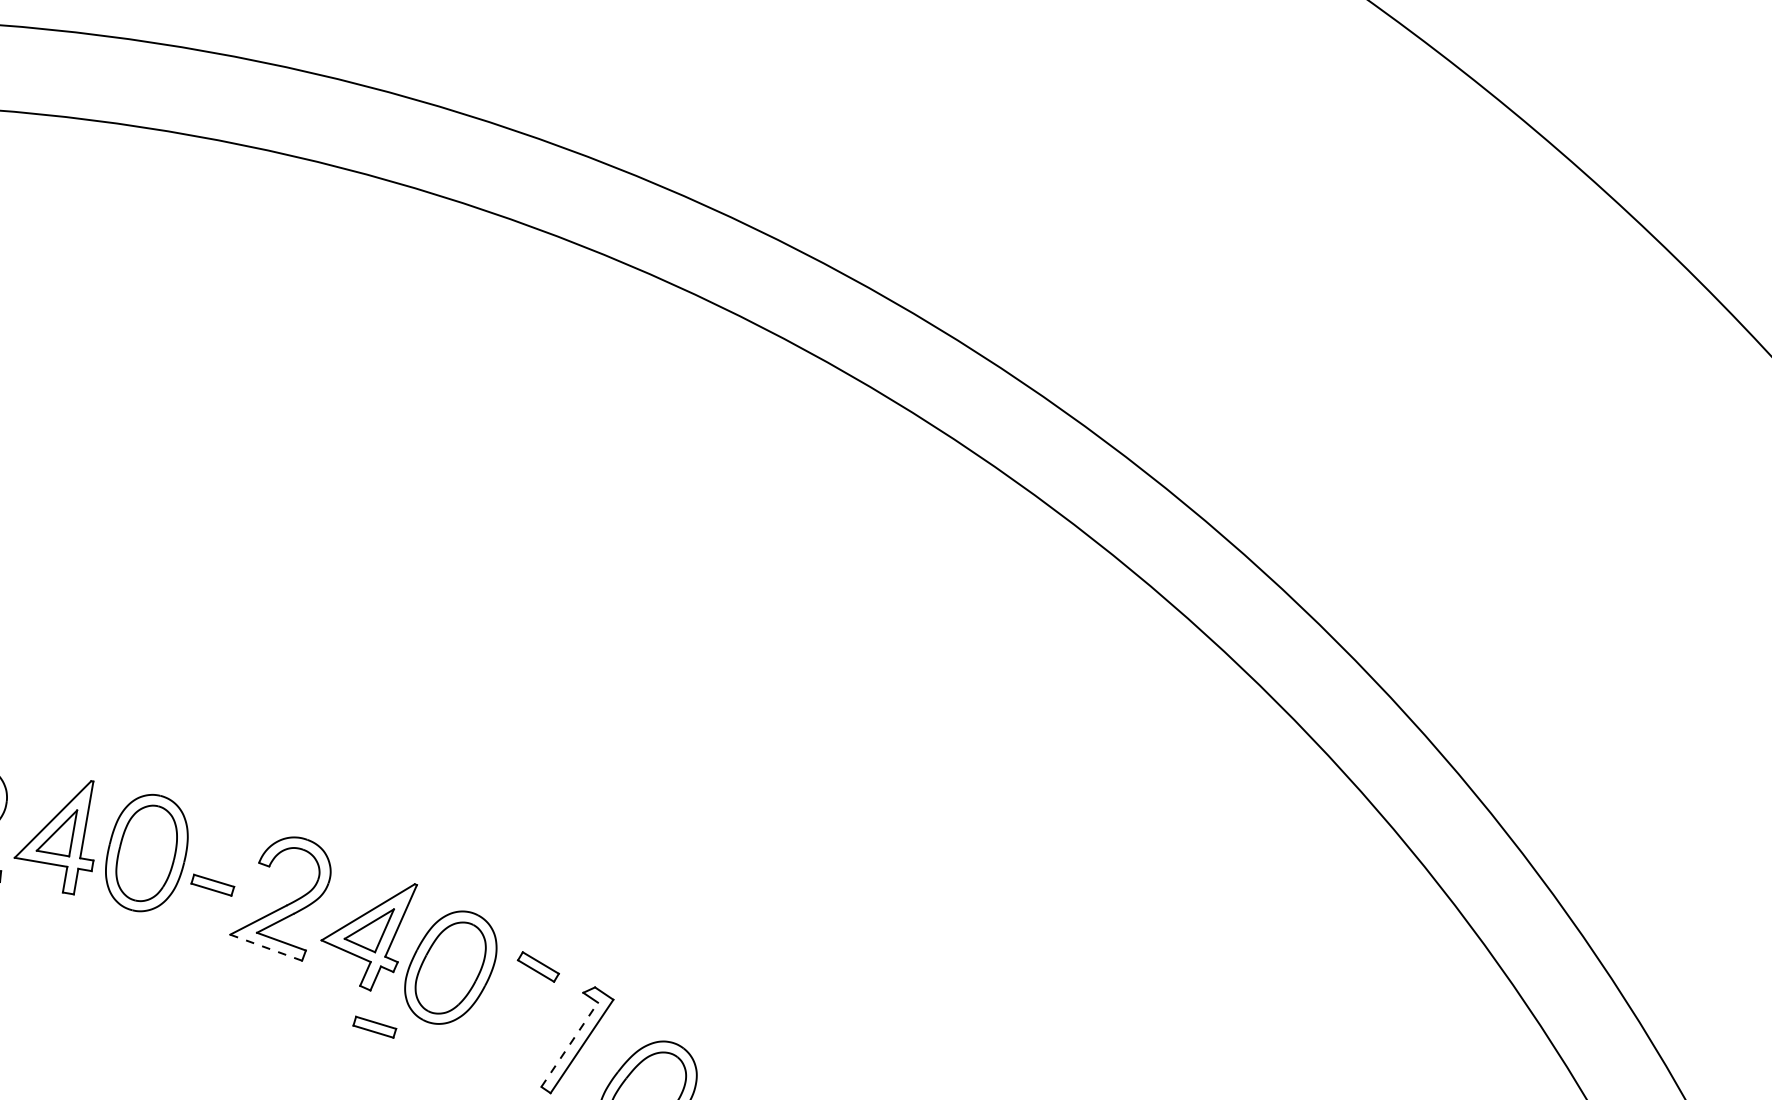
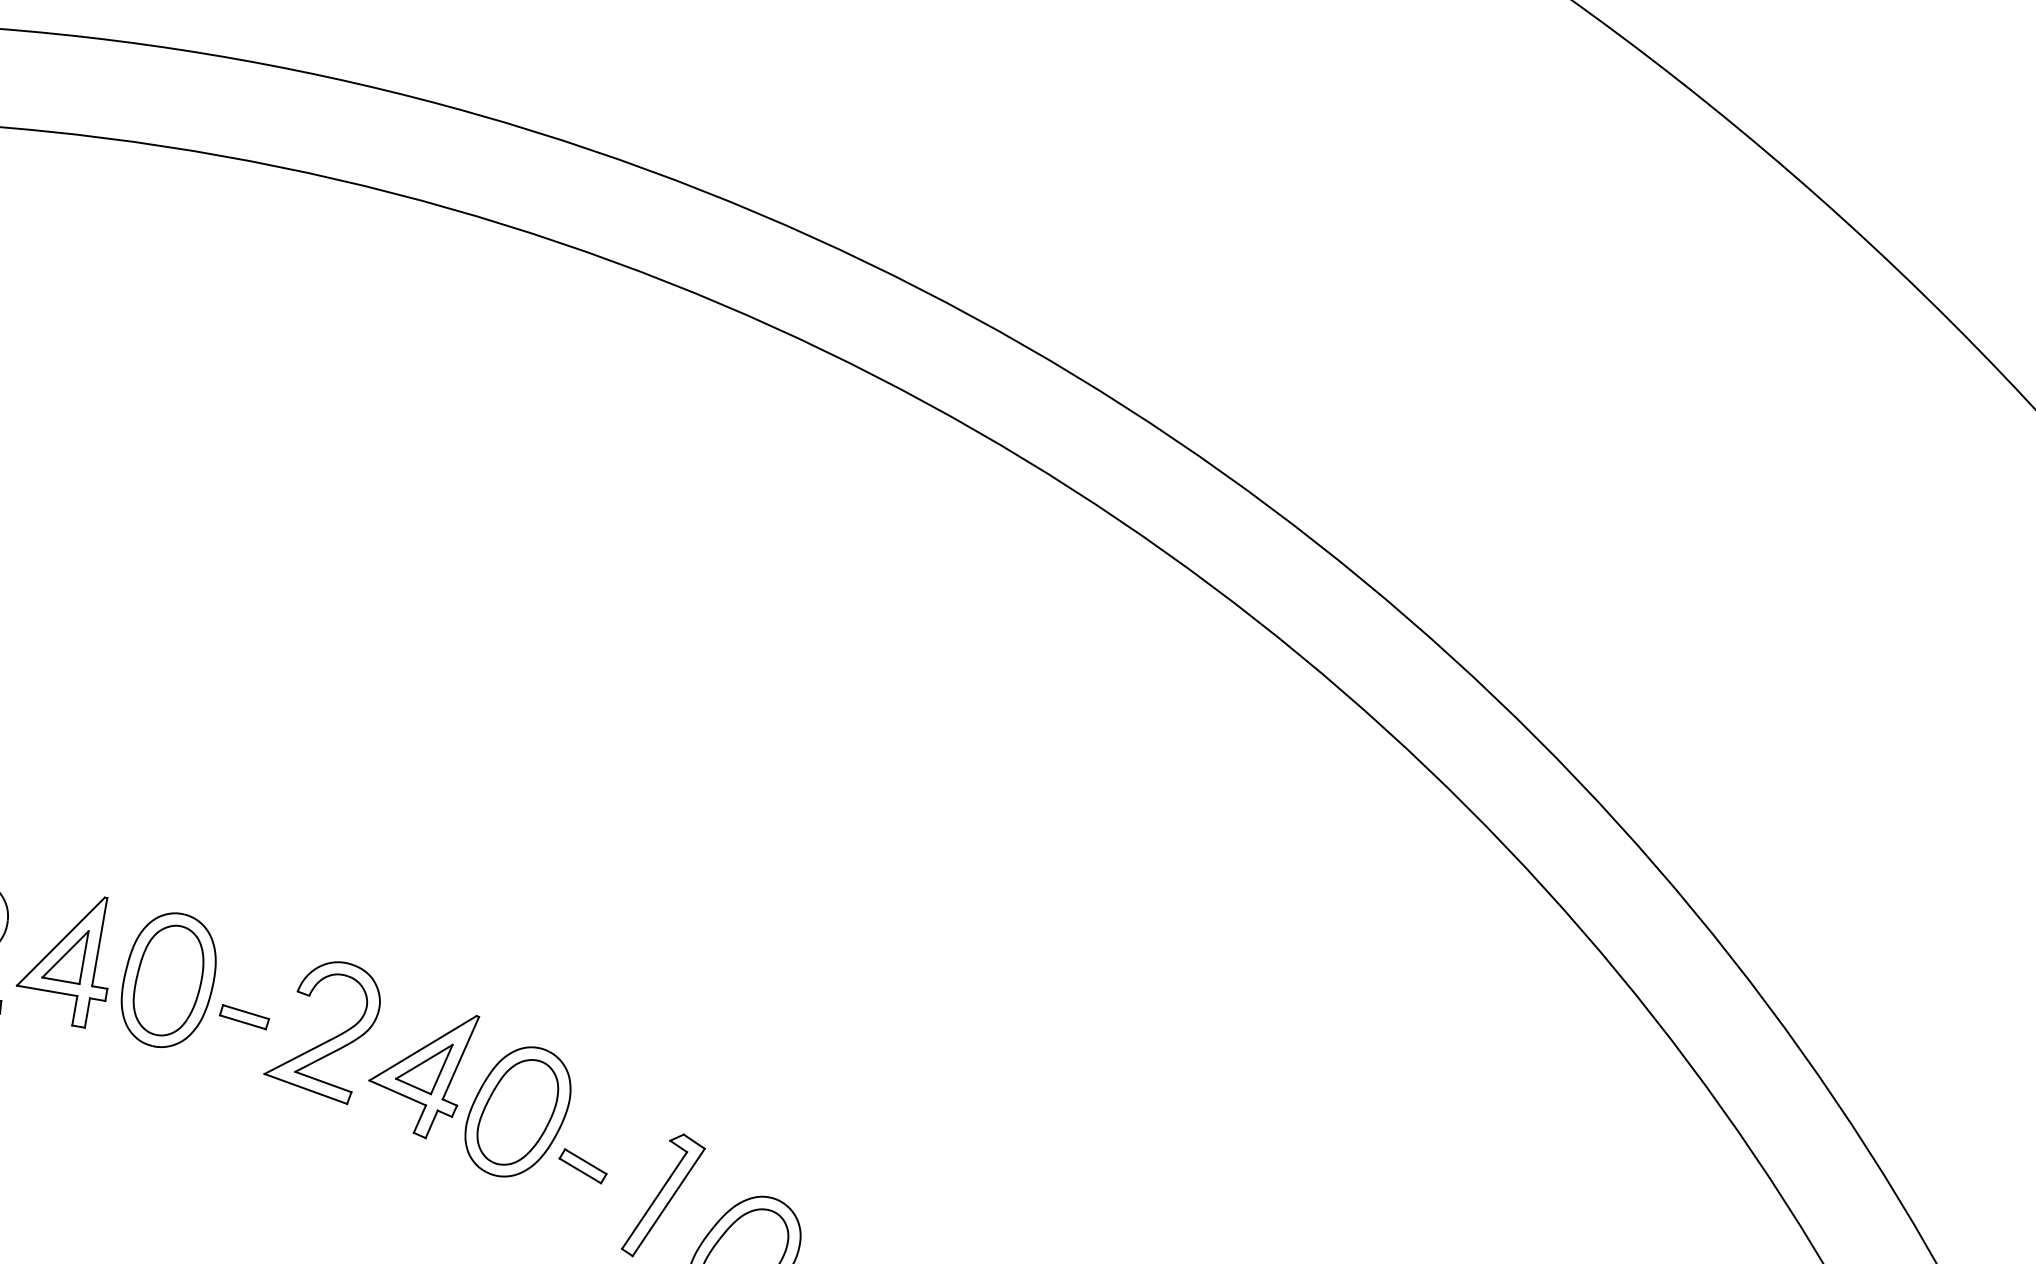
line: (265, 947) -> (305, 1088), dashed -> solid
part: (537, 966) -> (581, 1165), moved
part: (374, 1026) -> (430, 1179), removed
line: (569, 1044) -> (654, 1200), dashed -> solid

